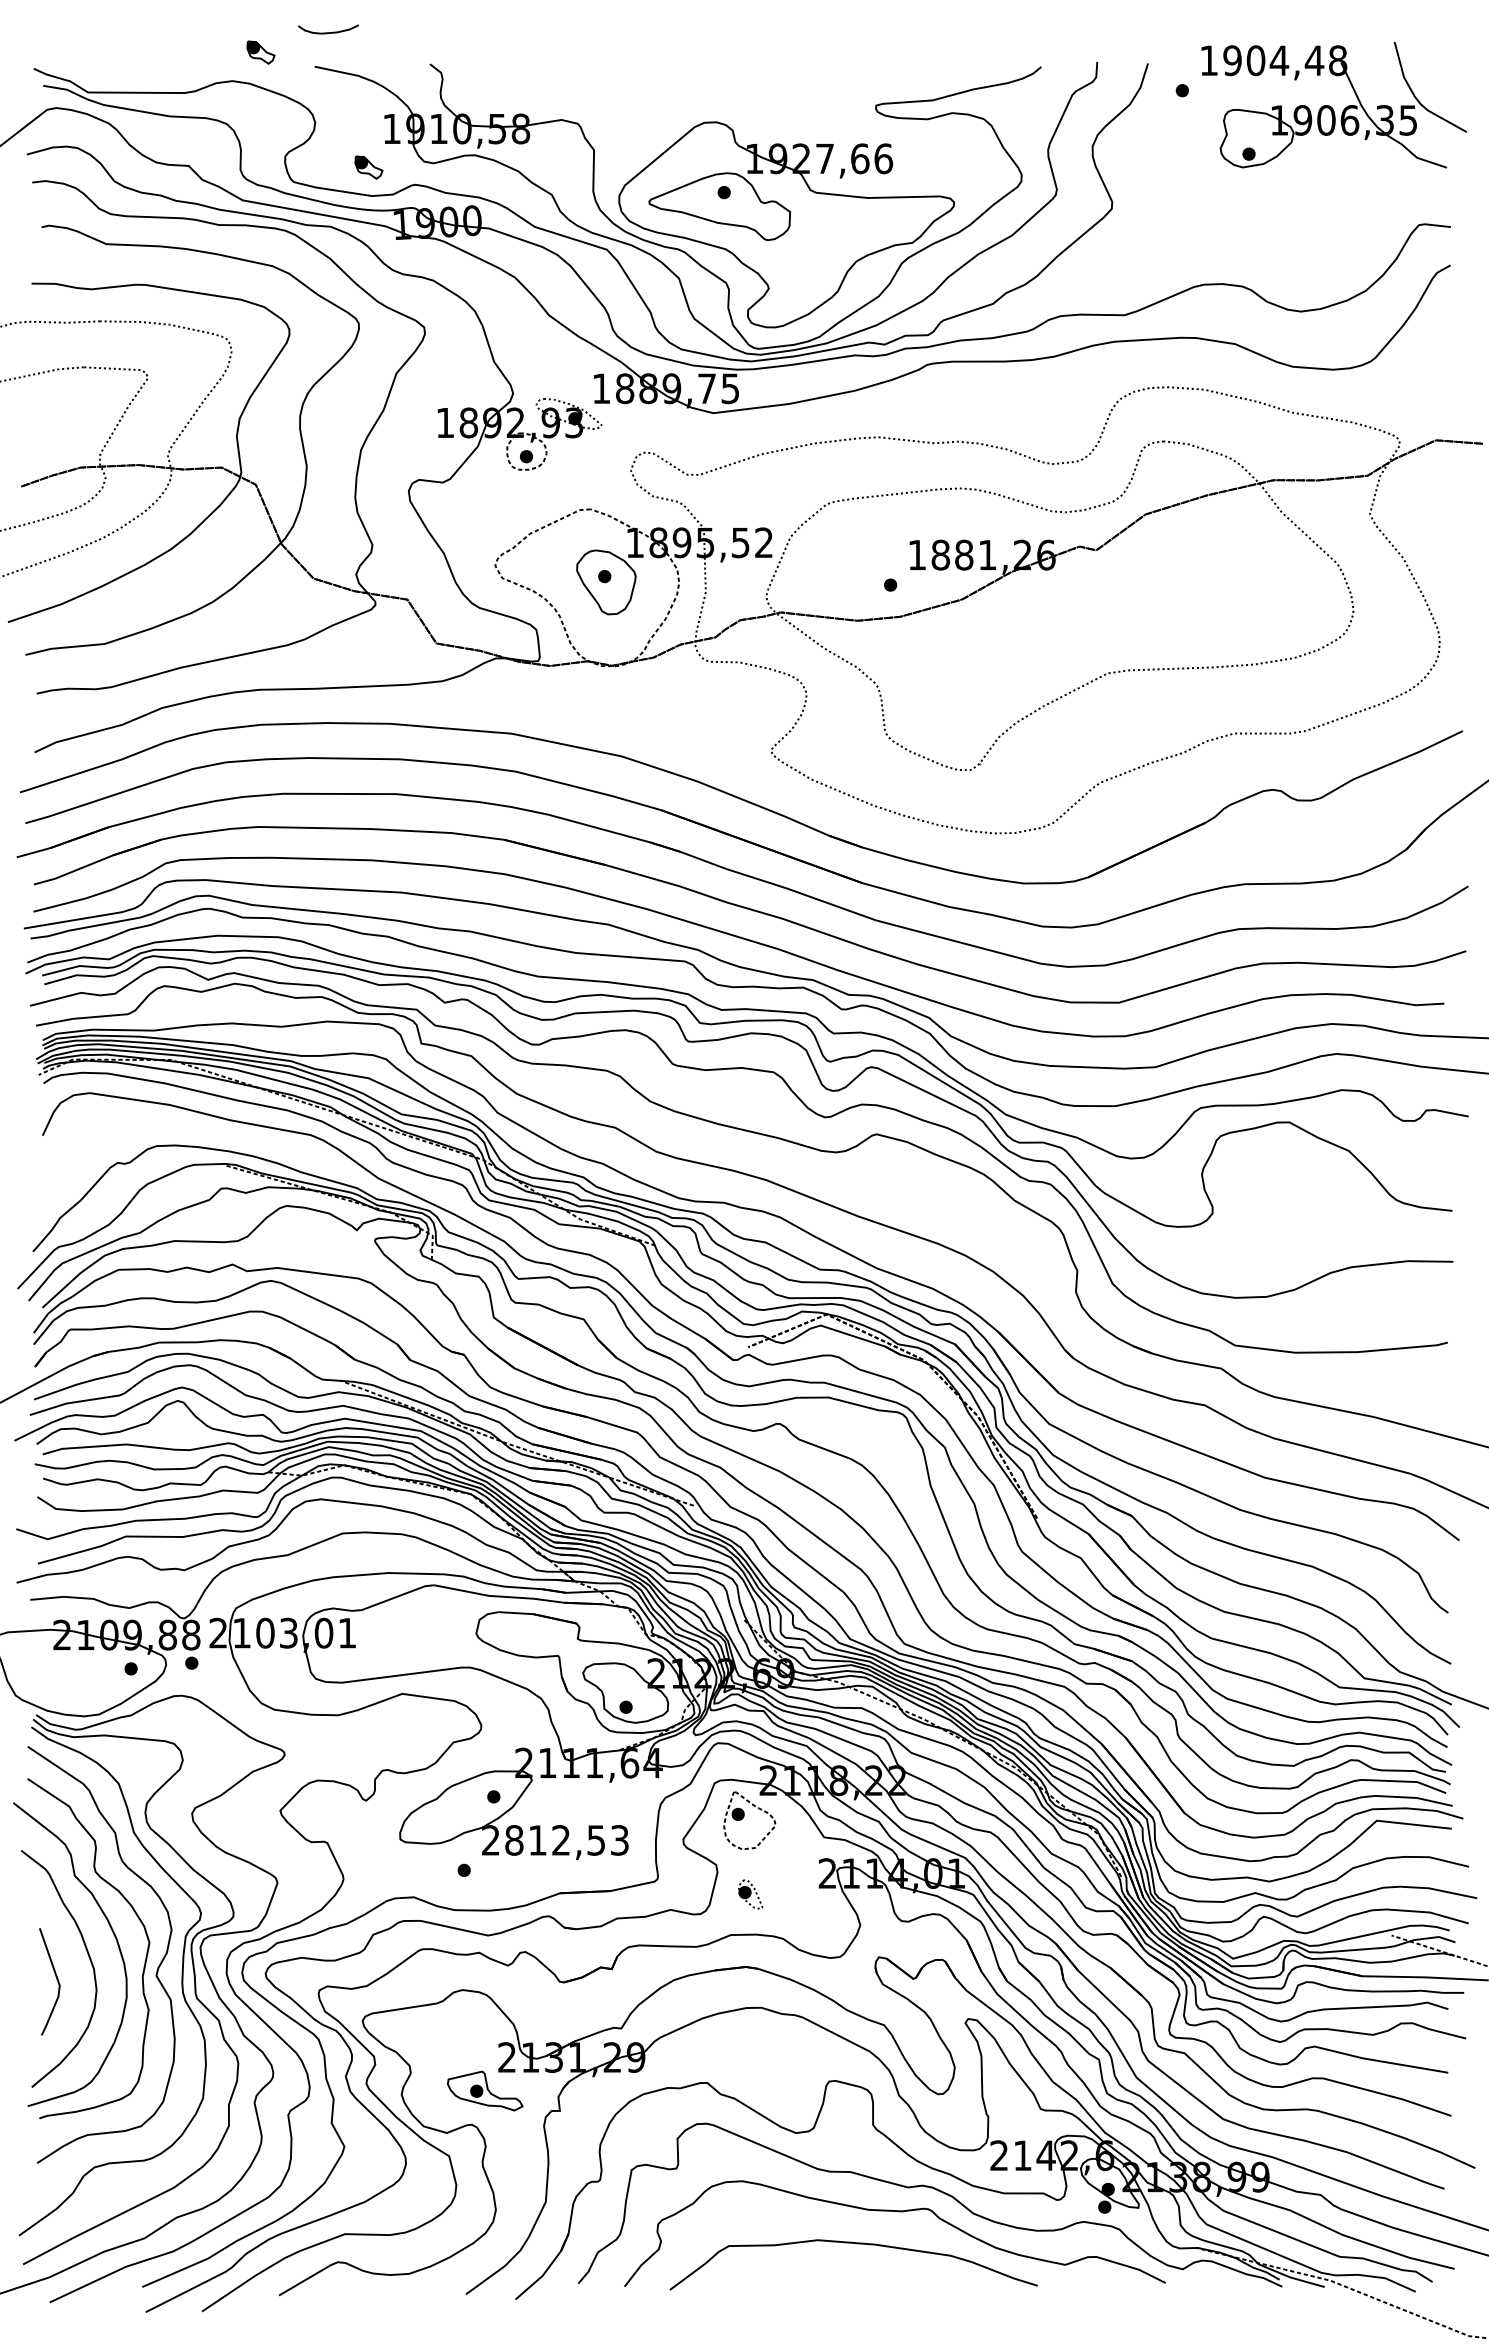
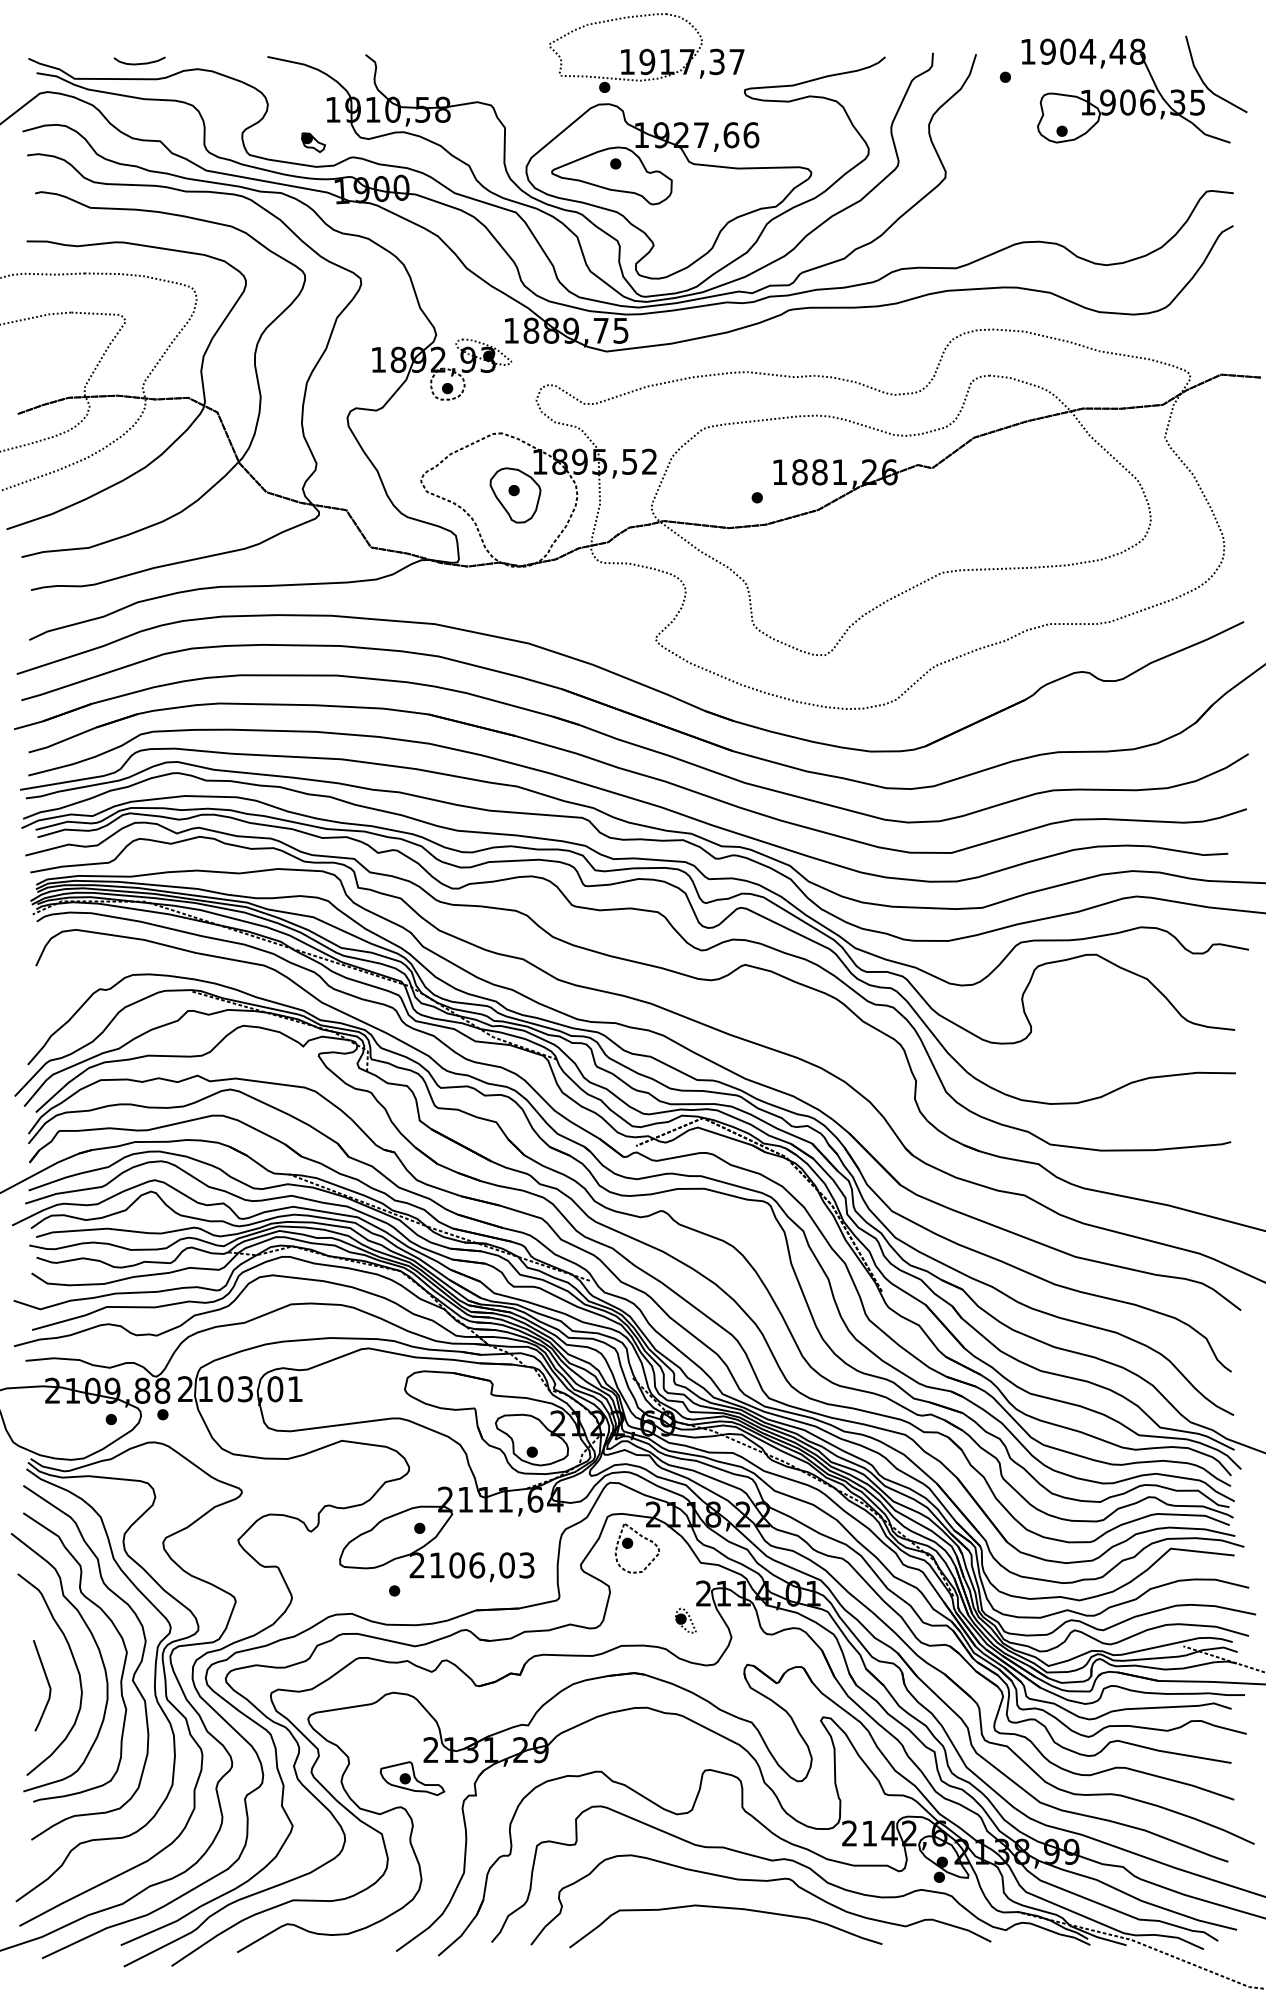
curve: (328, 32) -> (139, 63), moved
part: (260, 52) -> (221, 44), removed
part: (760, 62) -> (646, 53), added
text: (555, 1840) -> (472, 1565), 2812,53 -> 2106,03
part: (750, 1894) -> (685, 1620), moved

